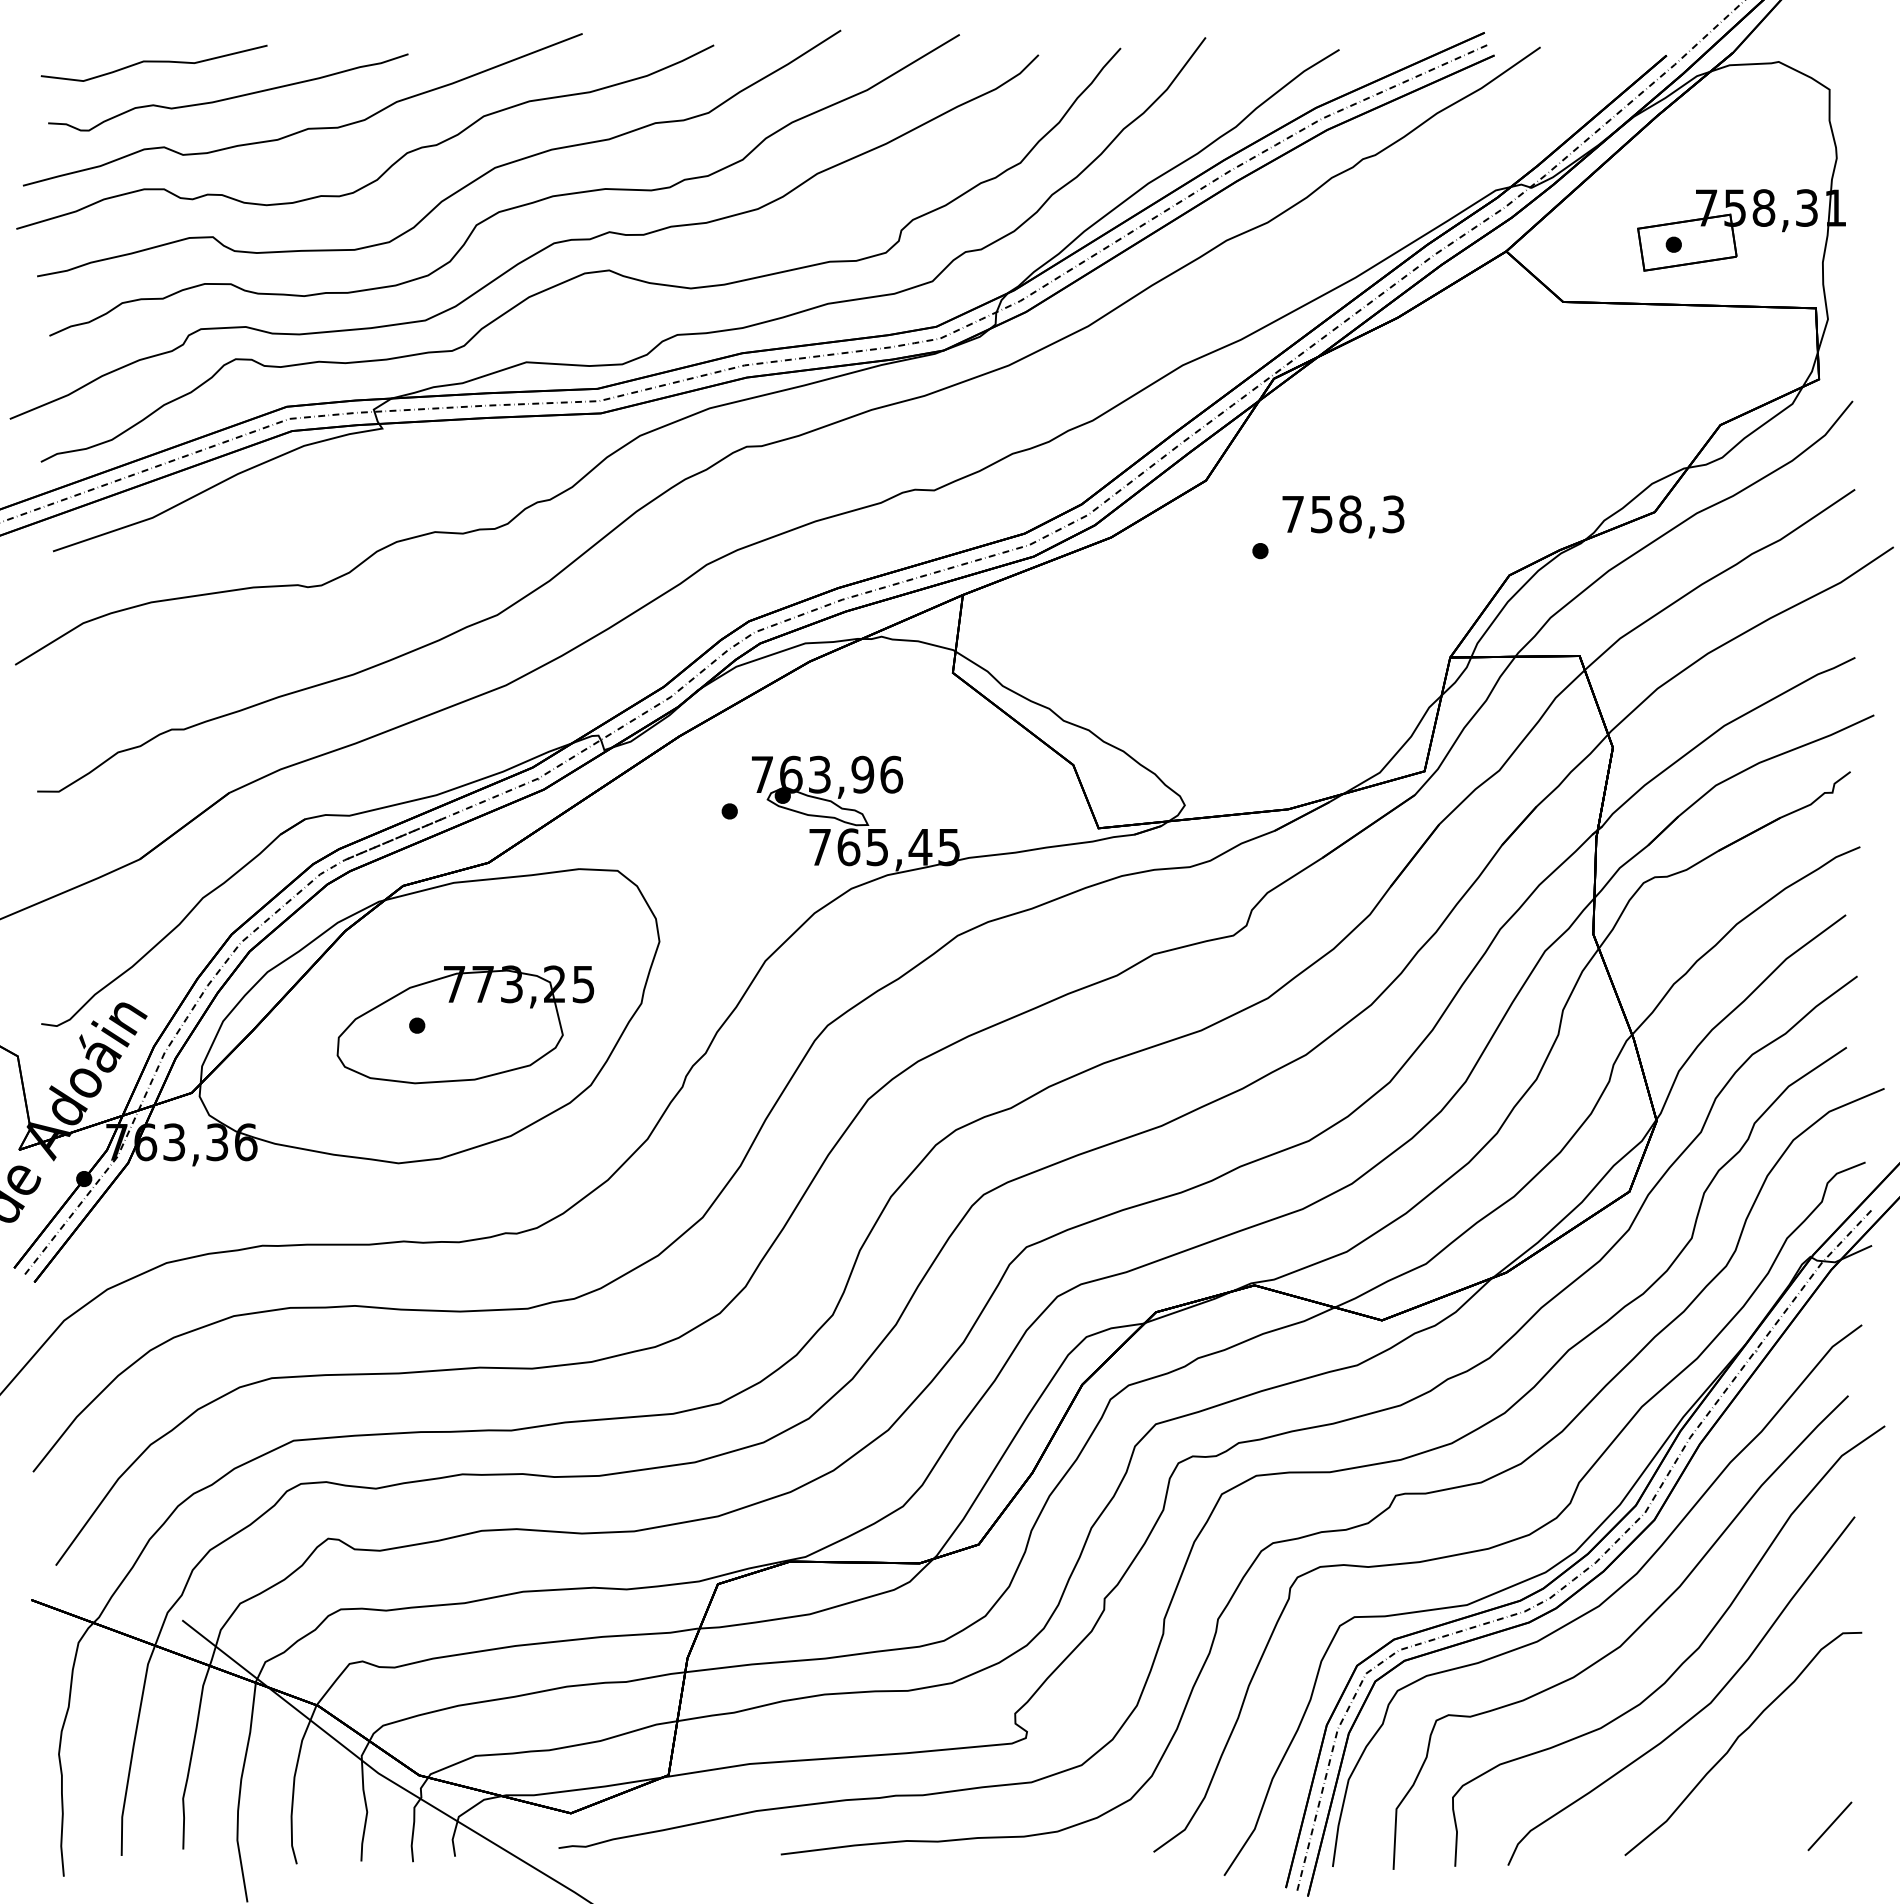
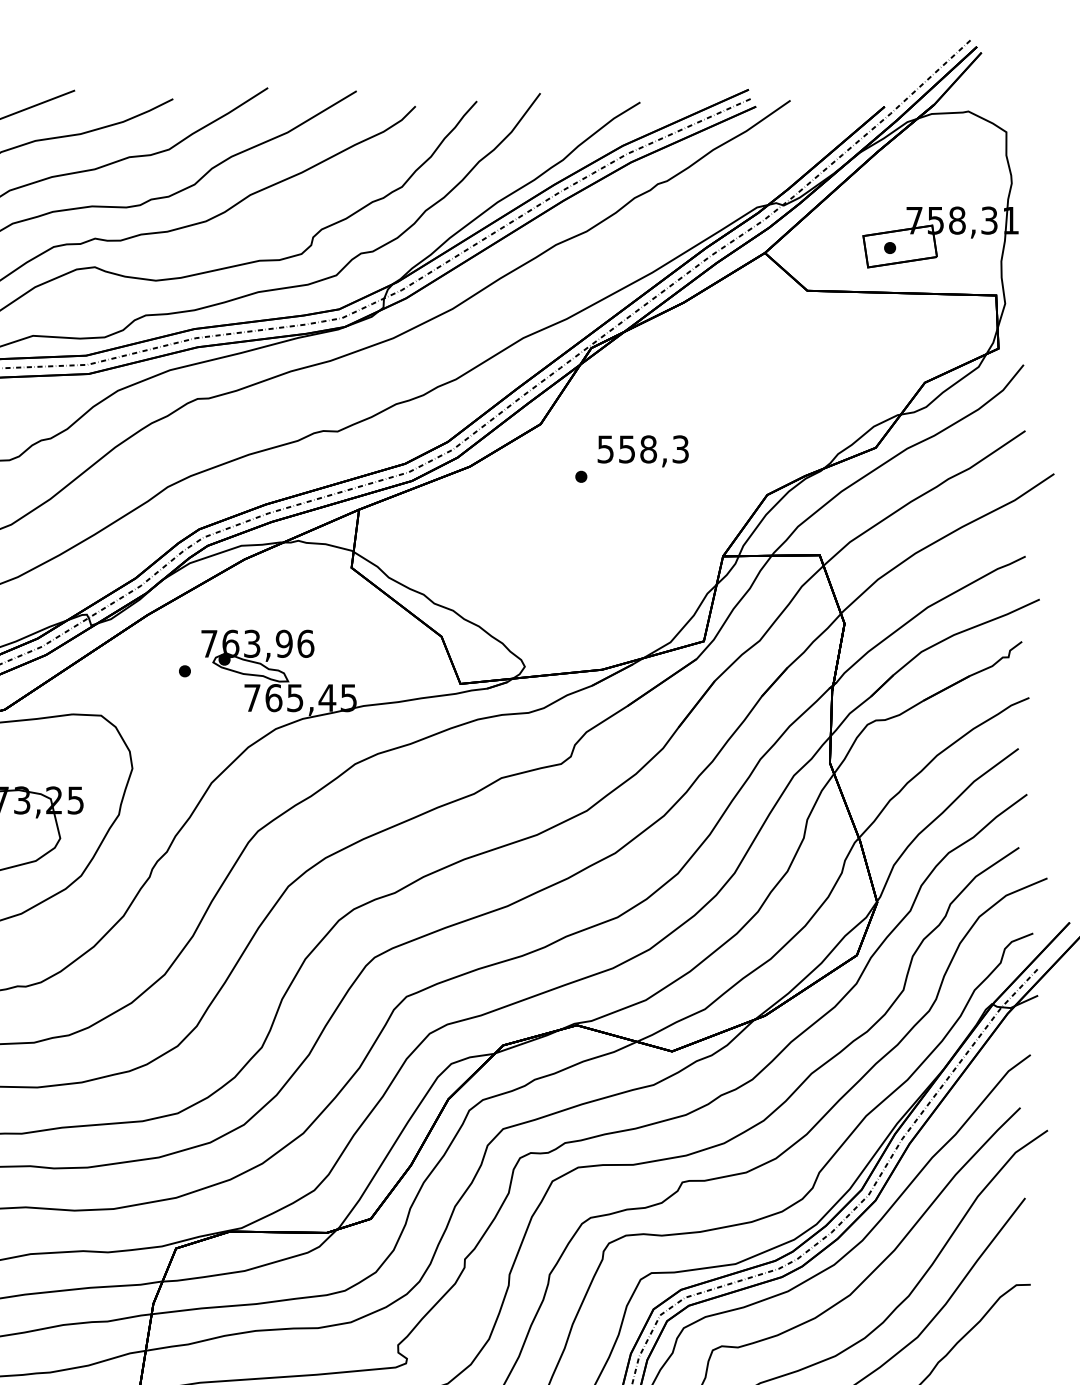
text: (1292, 514) -> (605, 449), 758,3 -> 558,3

